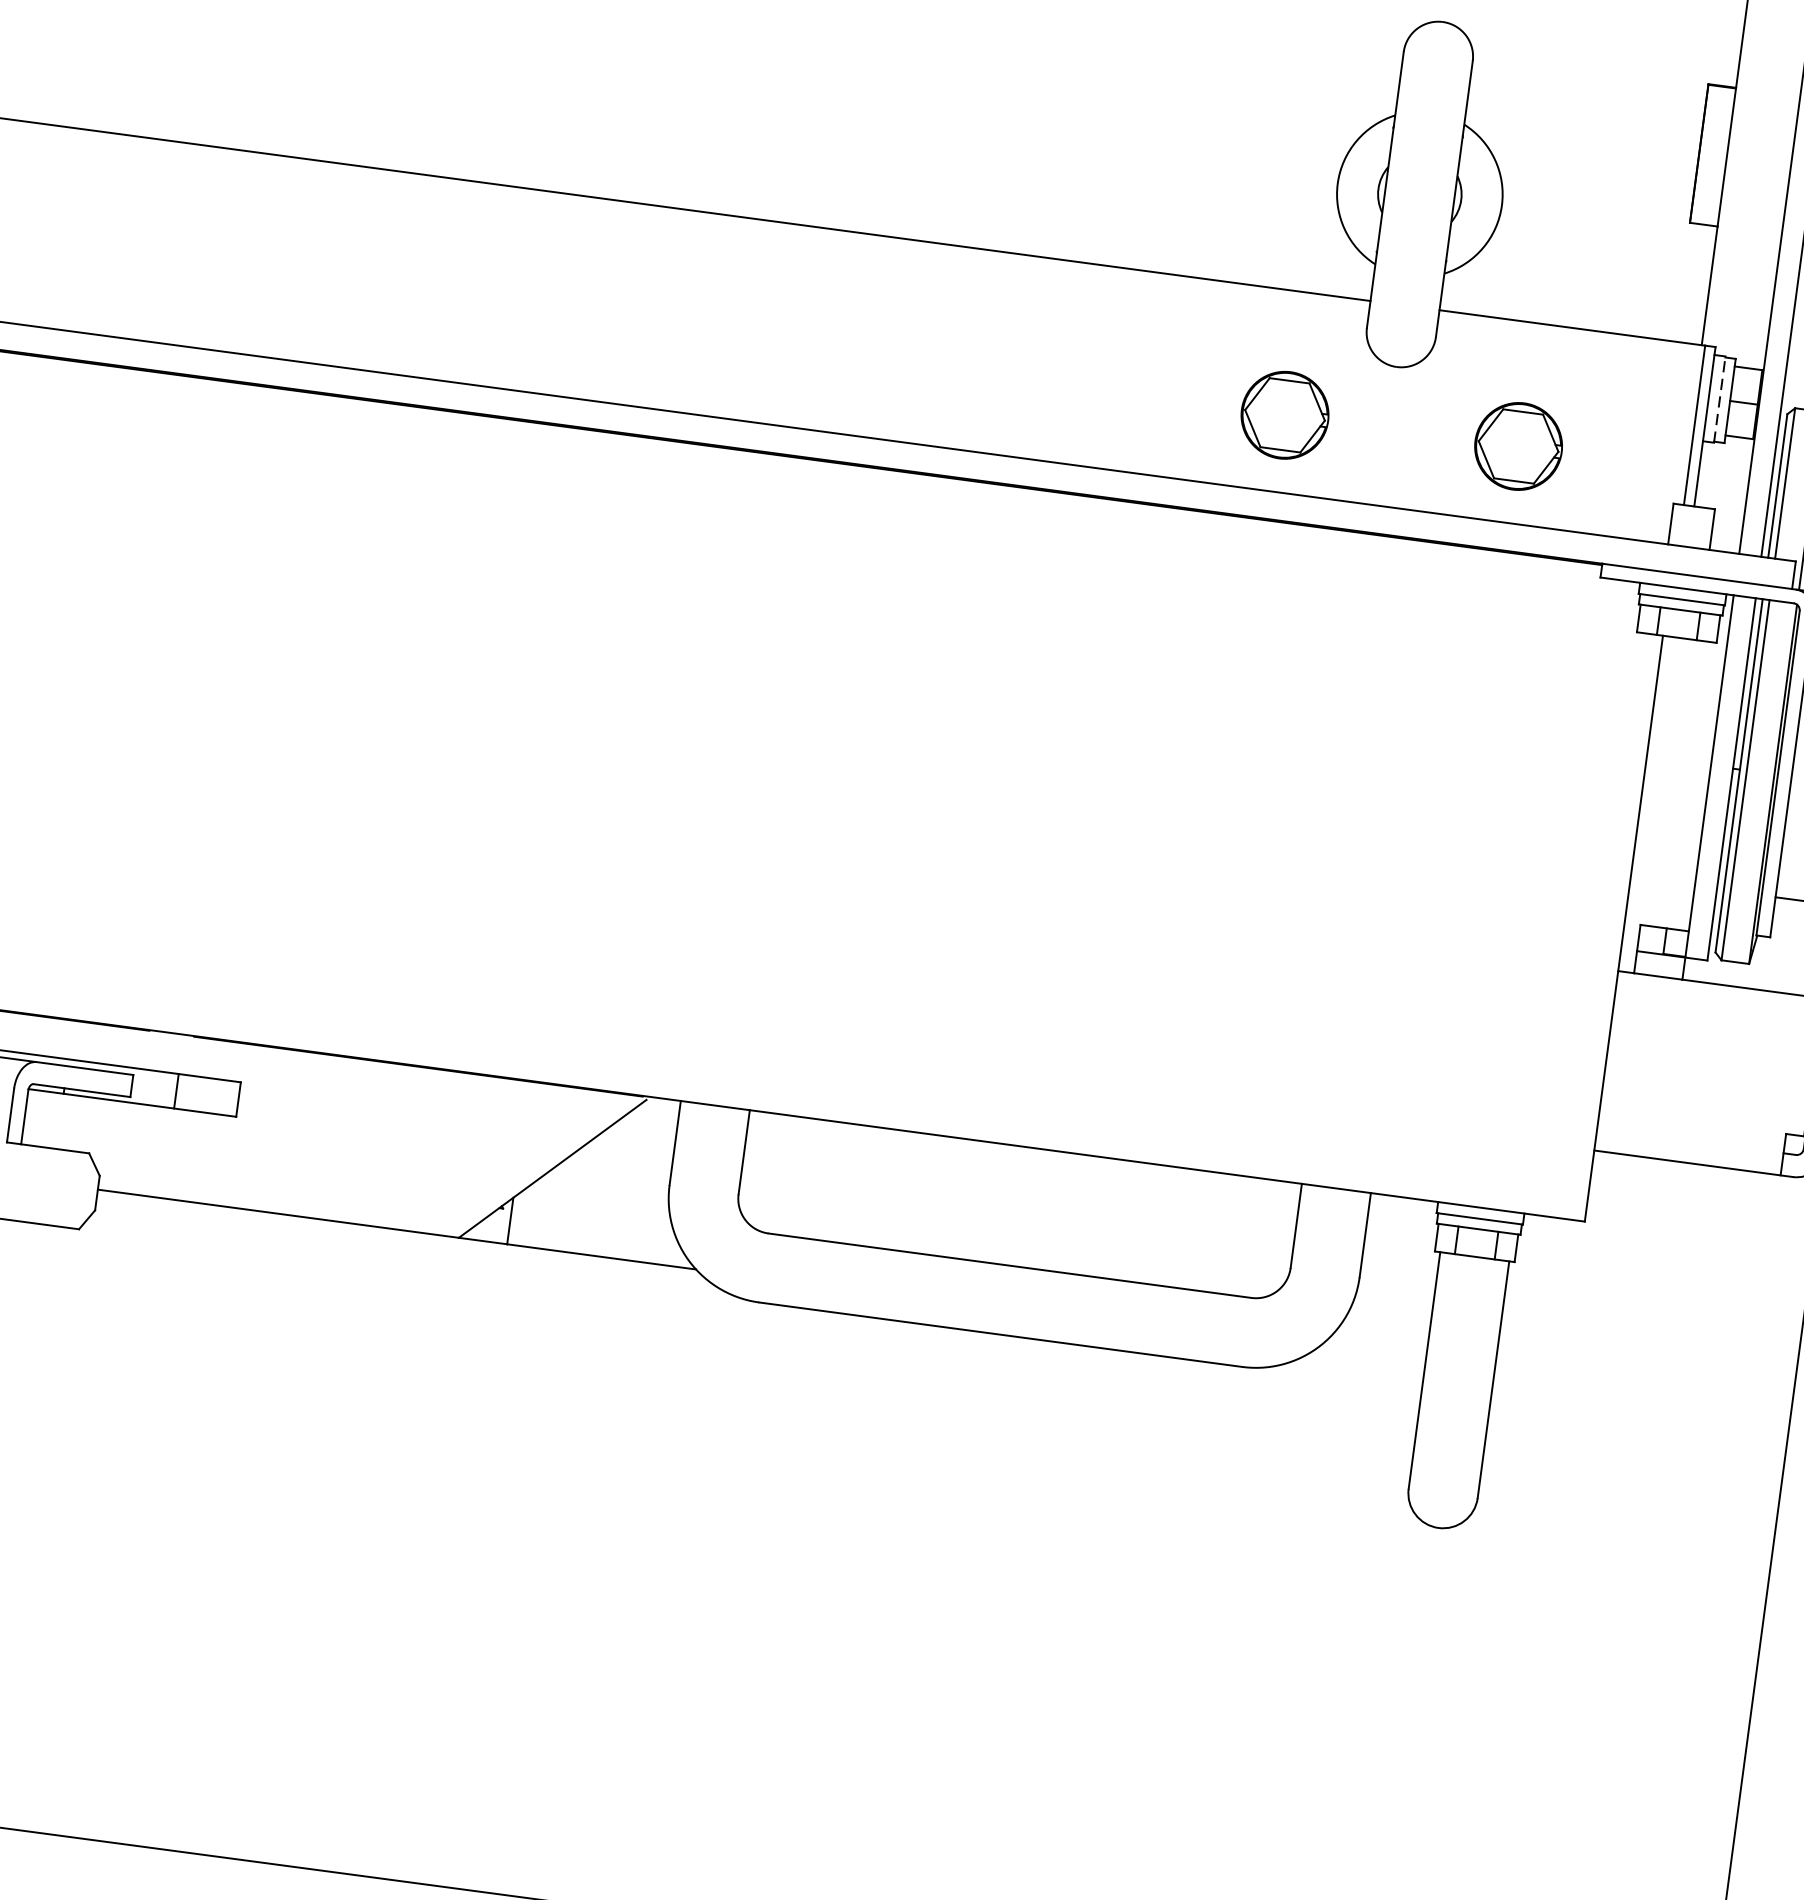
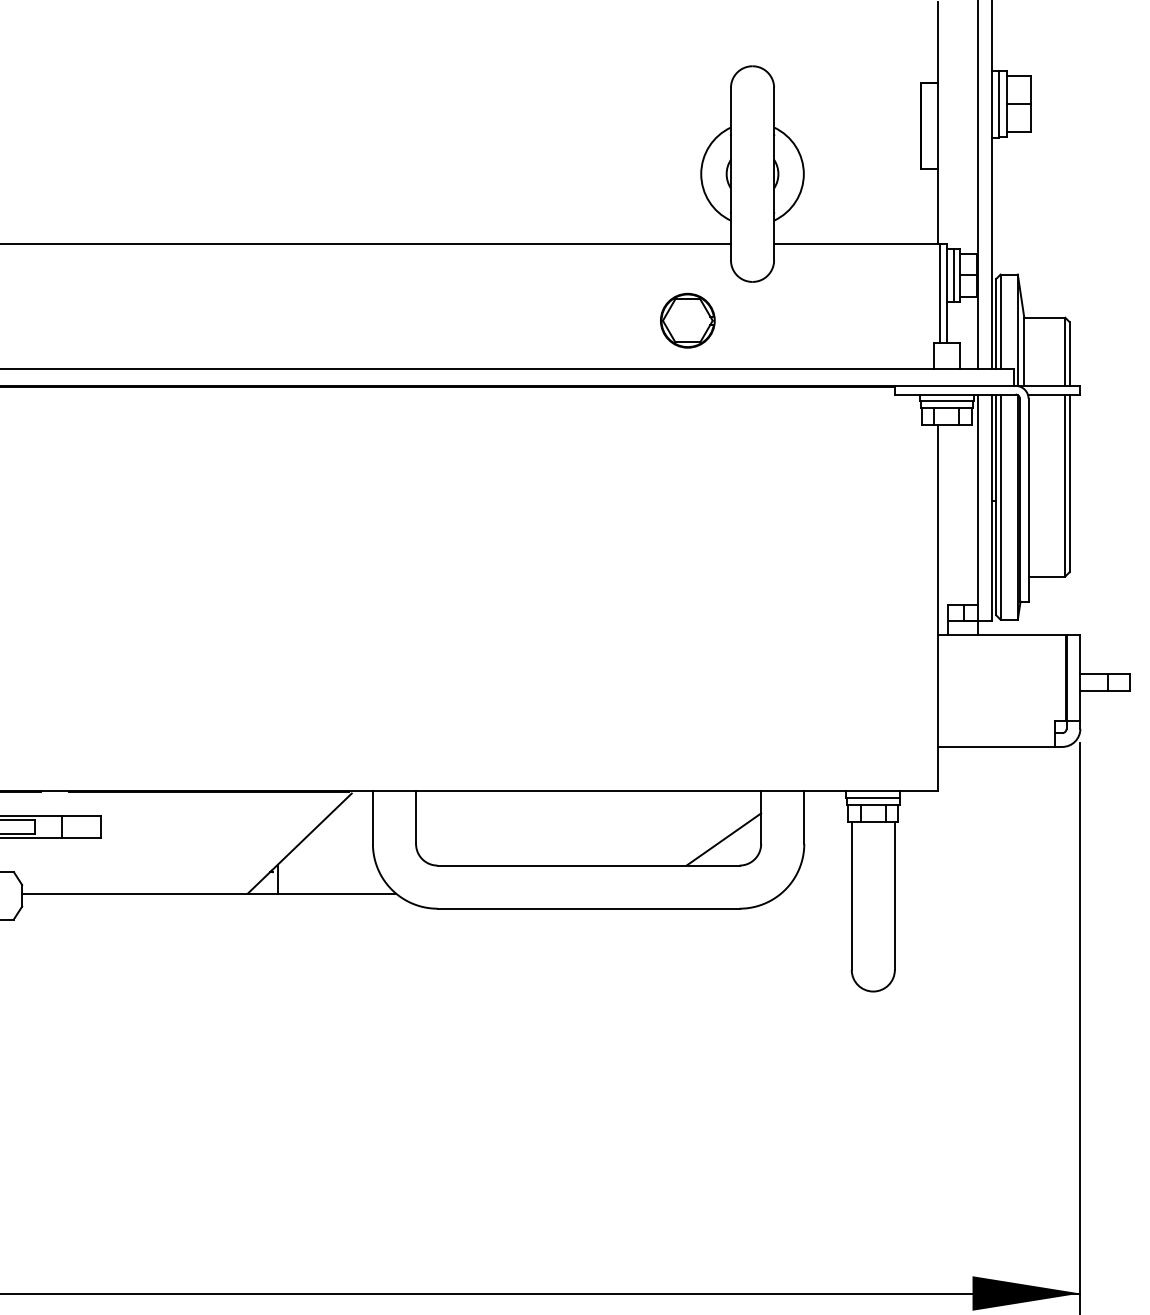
line: (1719, 399) -> (953, 275), dashed -> solid
part: (1518, 445) -> (833, 320), removed
line: (1231, 1252) -> (723, 839), added

